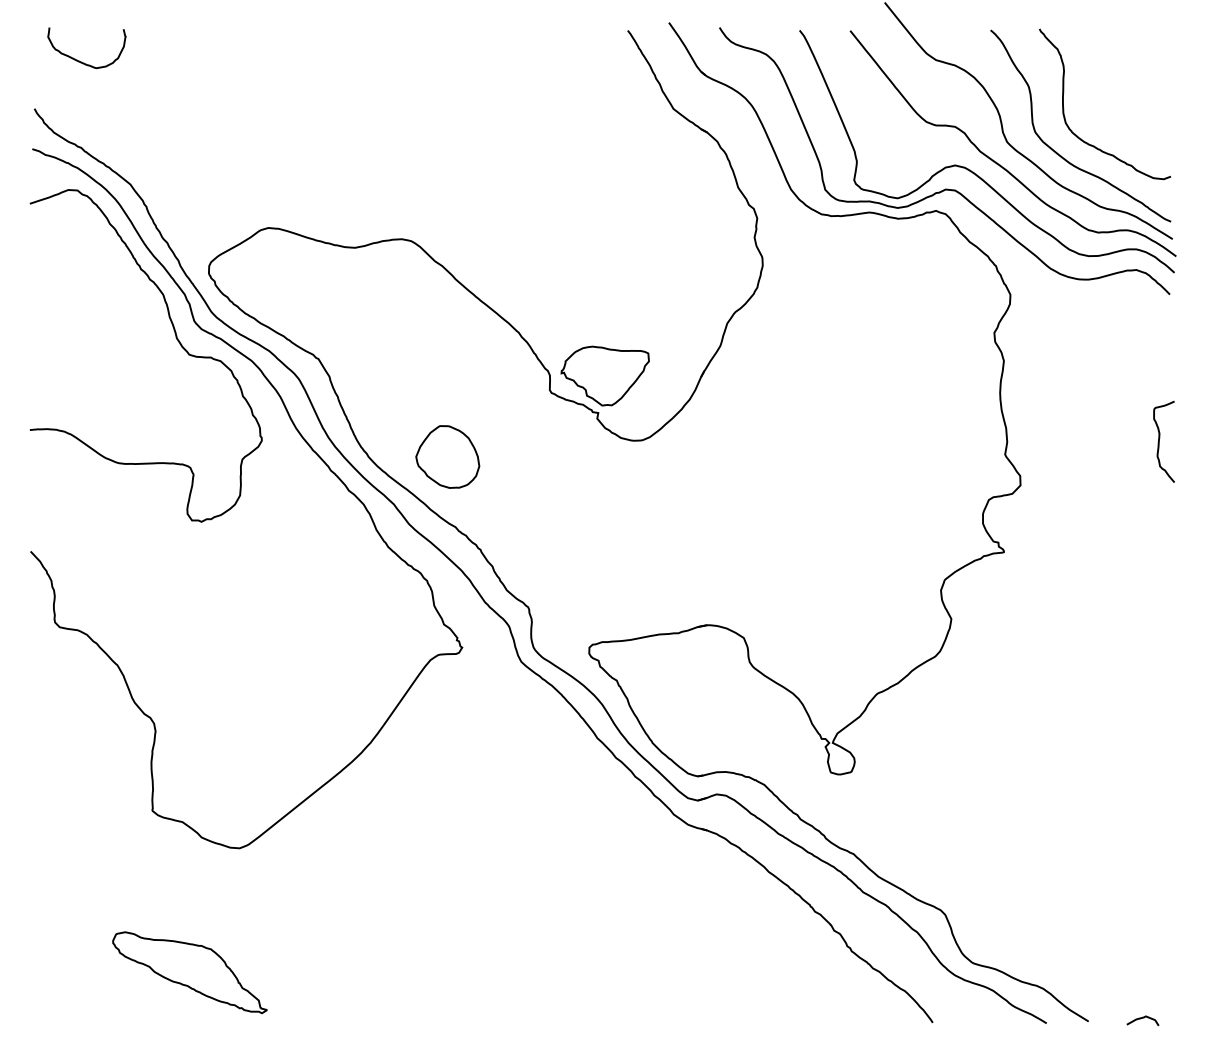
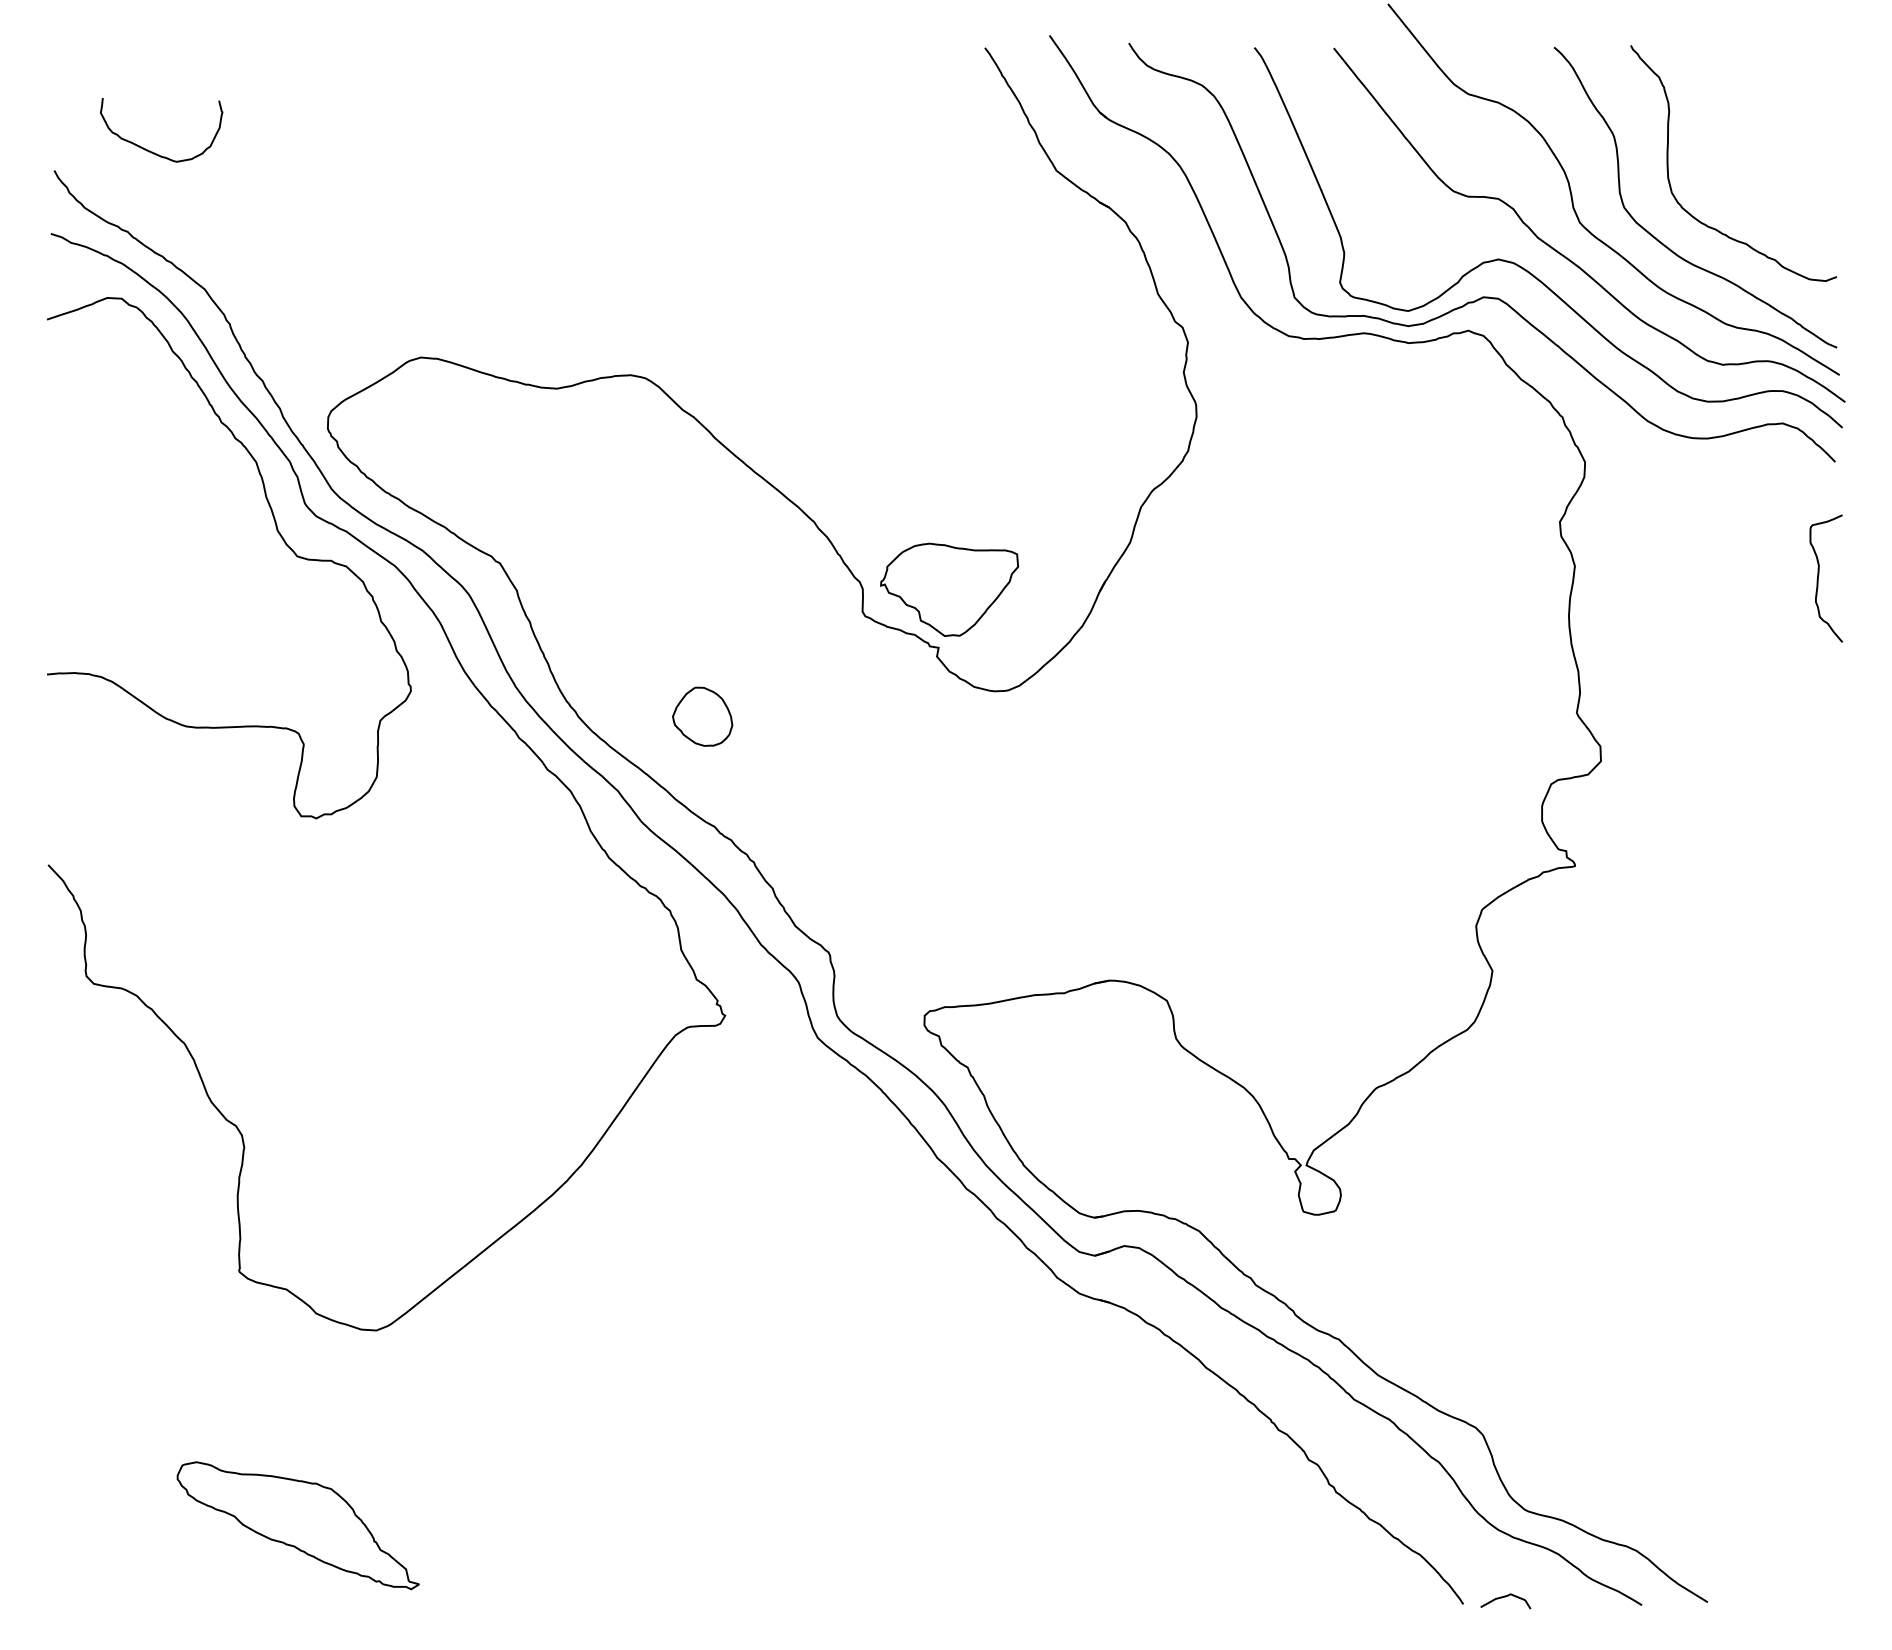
curve: (79, 60) -> (149, 149), moved
curve: (1159, 441) -> (1818, 577), moved
part: (447, 456) -> (702, 715), size x0.6
curve: (1142, 1018) -> (1505, 1597), moved

